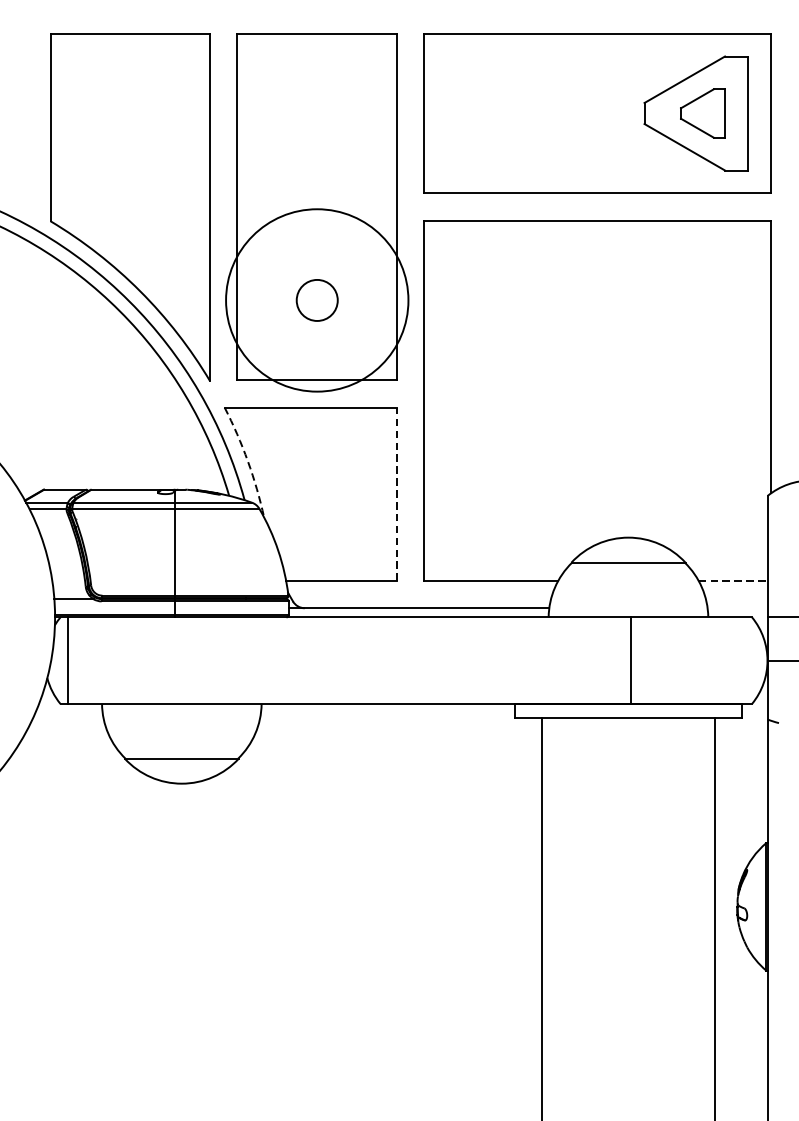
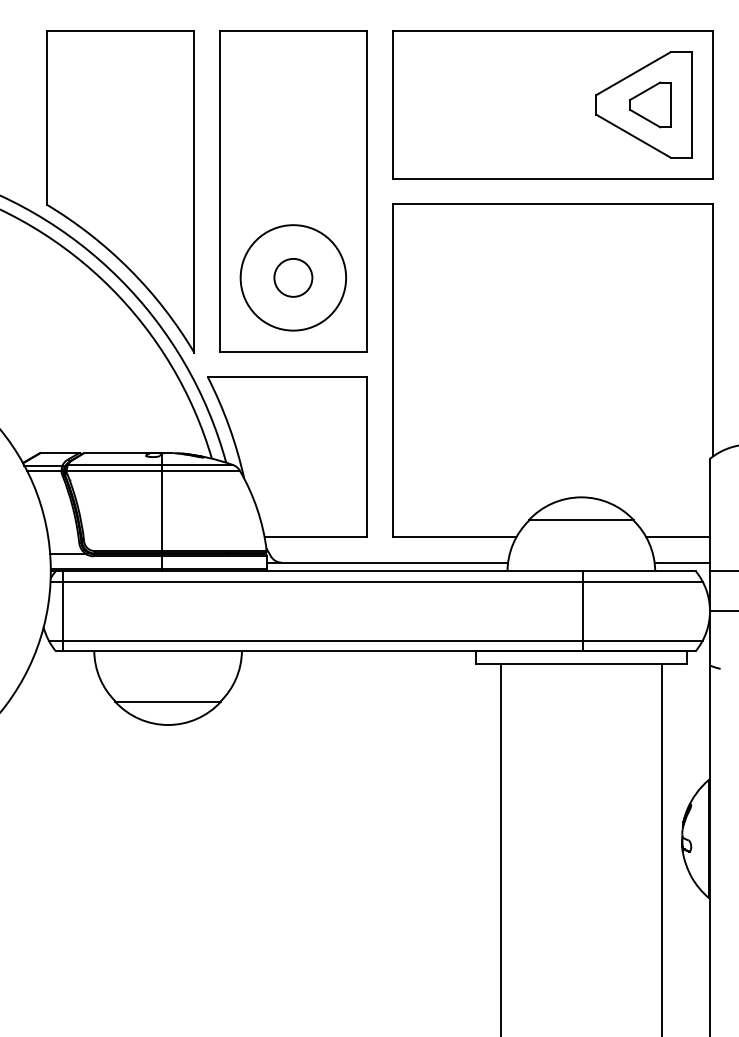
circle: (317, 300) -> (293, 277), size x0.62
arc: (248, 461) -> (229, 426), dashed -> solid
line: (397, 493) -> (367, 456), dashed -> solid
line: (733, 581) -> (678, 537), dashed -> solid
line: (737, 608) -> (682, 562), added
line: (407, 628) -> (376, 581), added
line: (405, 692) -> (375, 640), added

